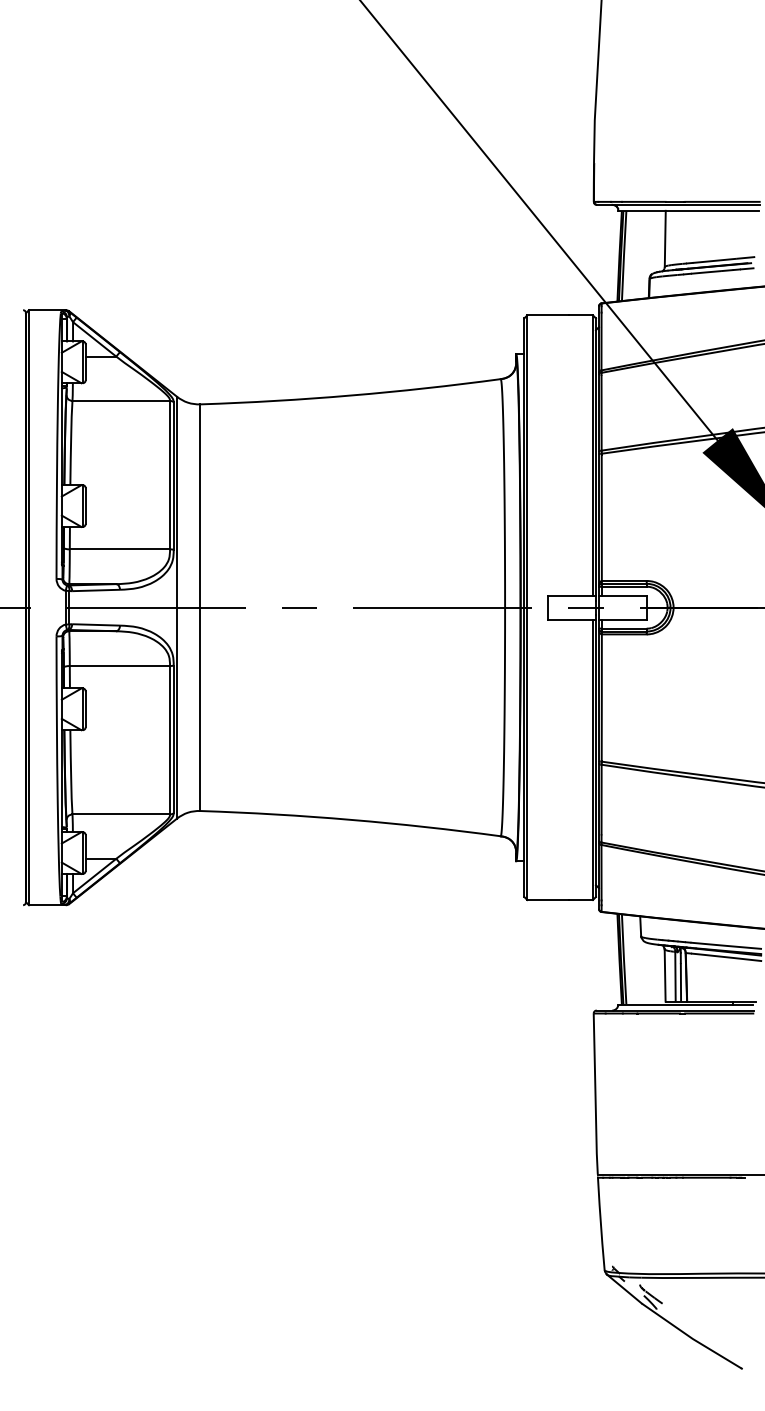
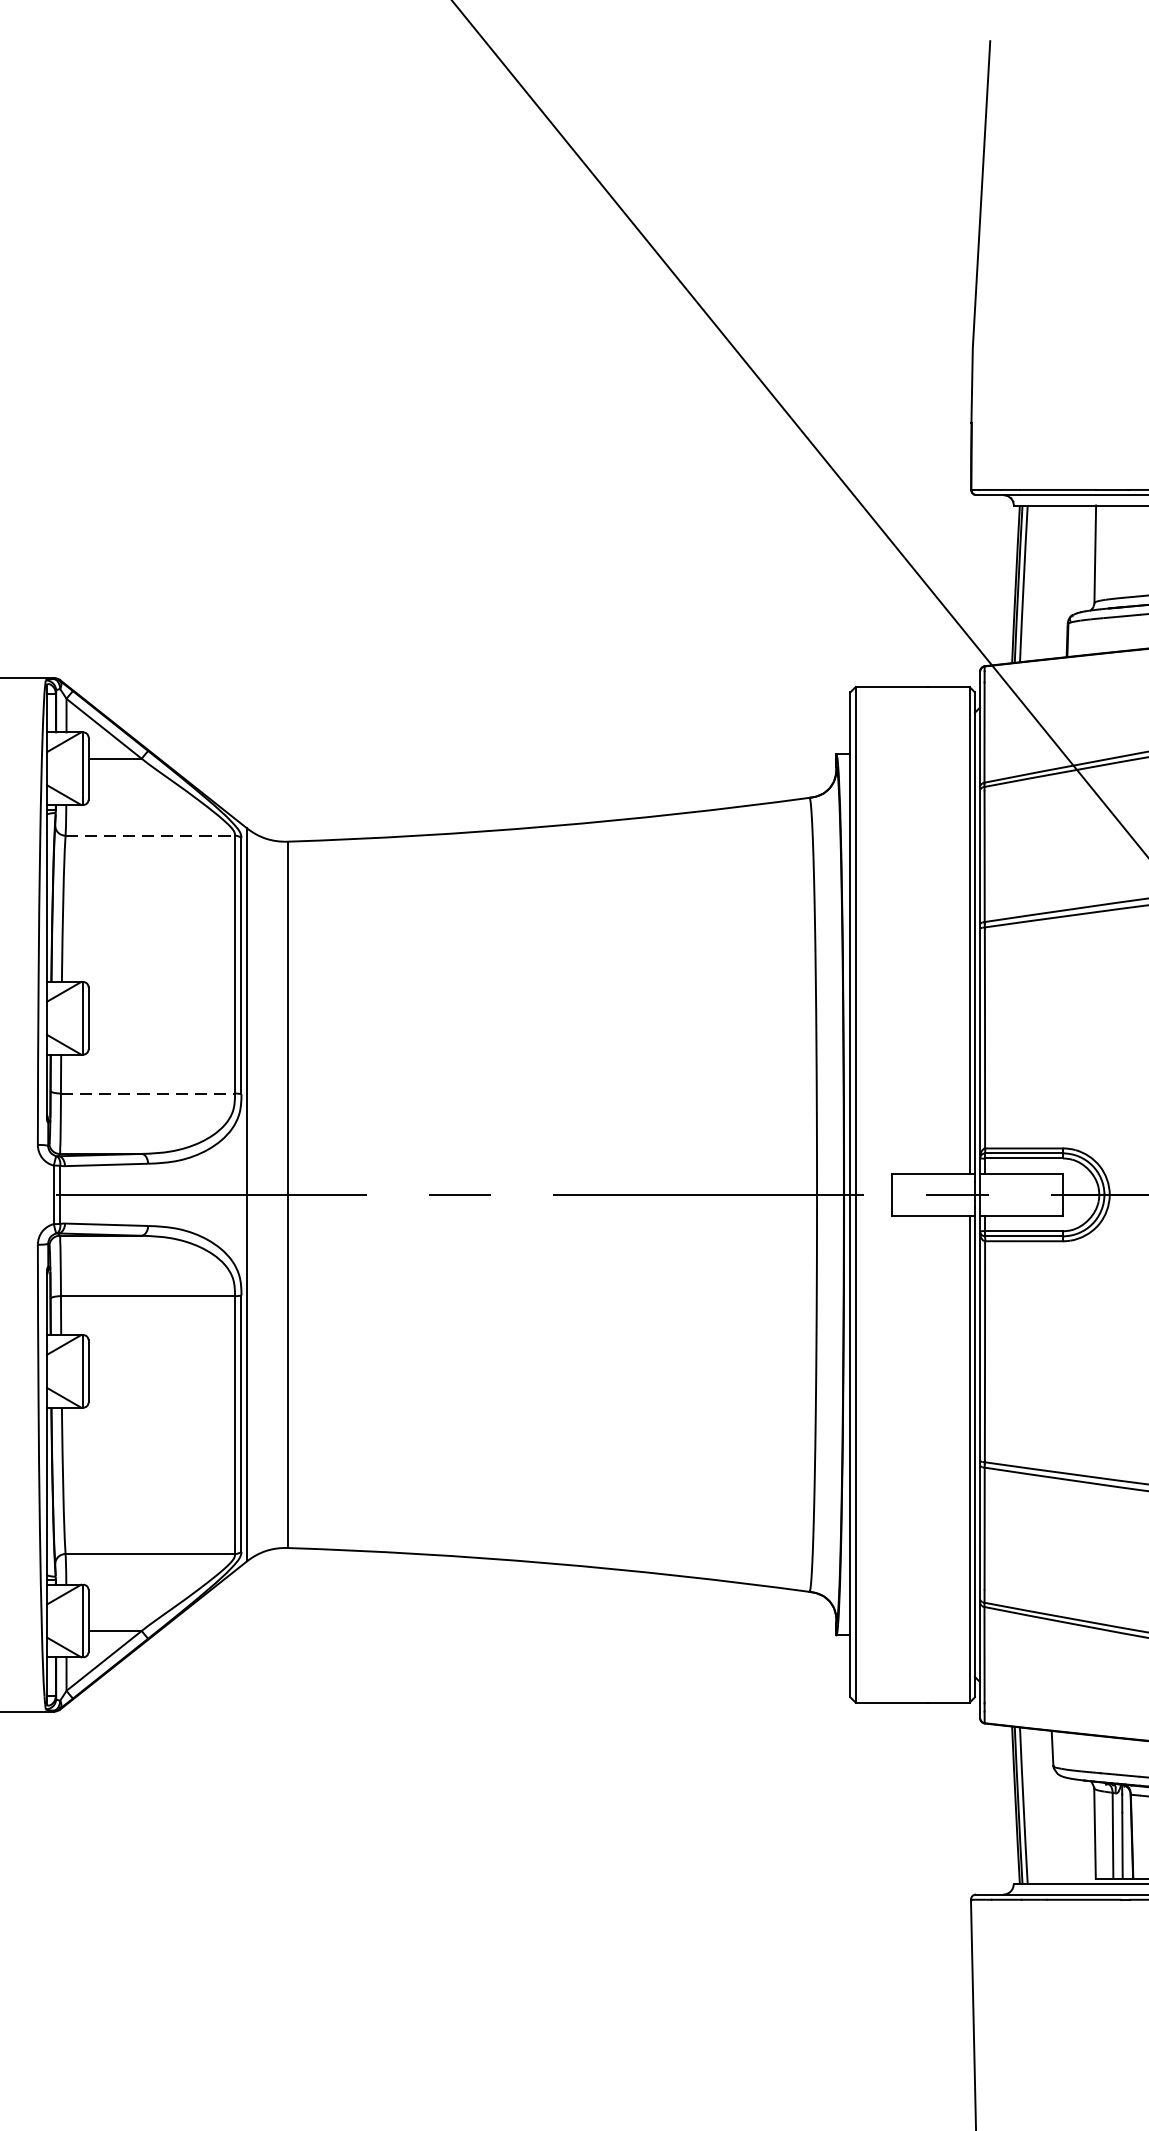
line: (121, 400) -> (150, 834), solid -> dashed
line: (120, 549) -> (148, 1093), solid -> dashed

